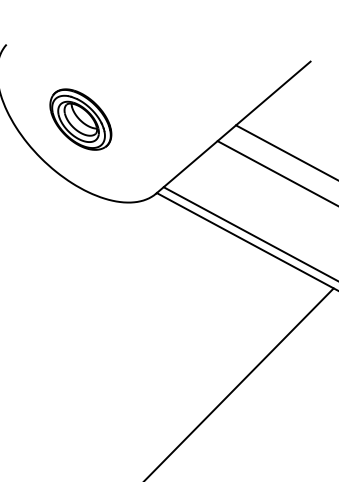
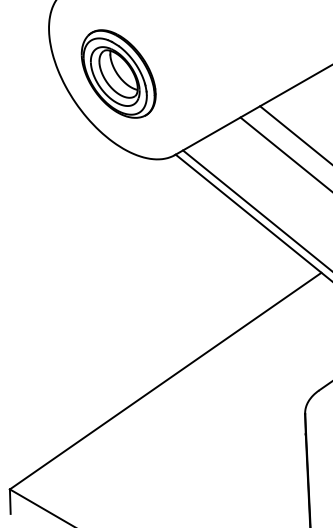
part: (80, 119) -> (118, 73), size x1.43

